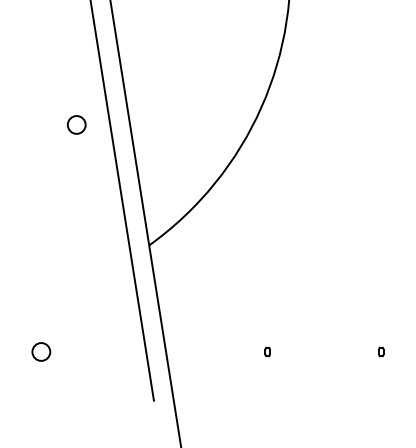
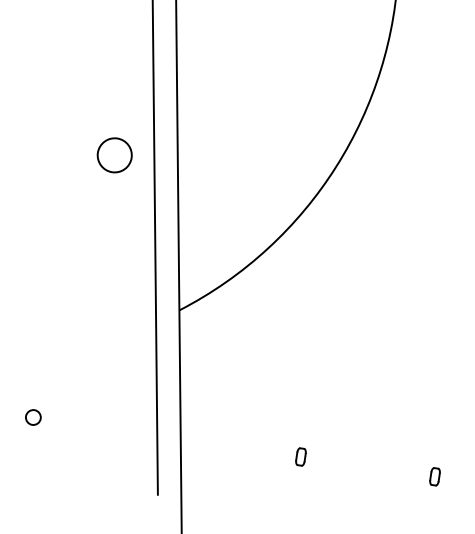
circle: (76, 124) -> (114, 154), size x1.6
circle: (41, 351) -> (33, 416), size x0.7
part: (267, 351) -> (300, 456), size x1.6
part: (381, 351) -> (435, 476), size x1.6

